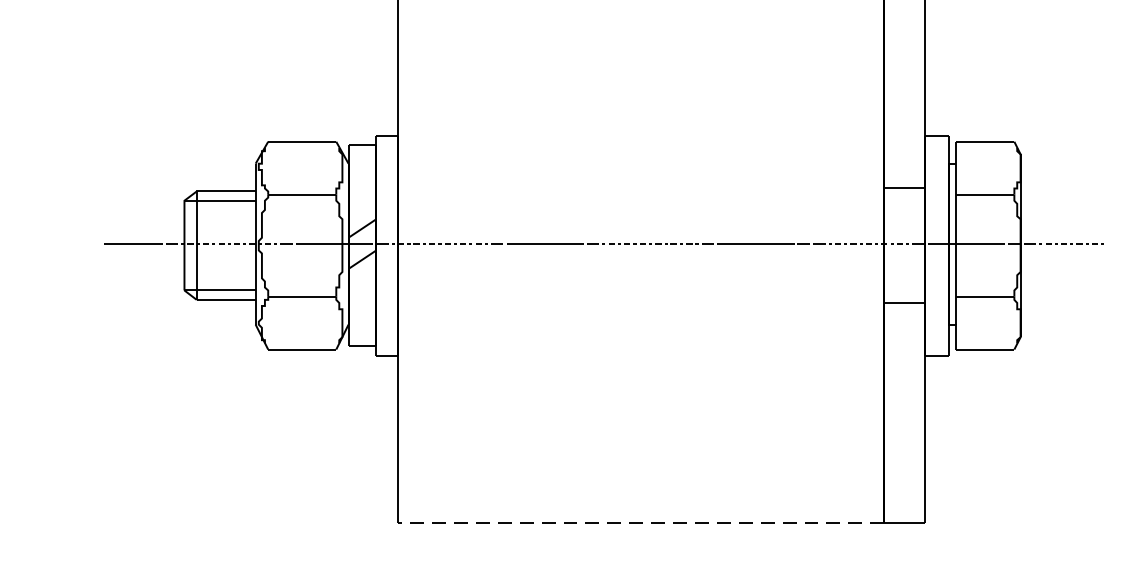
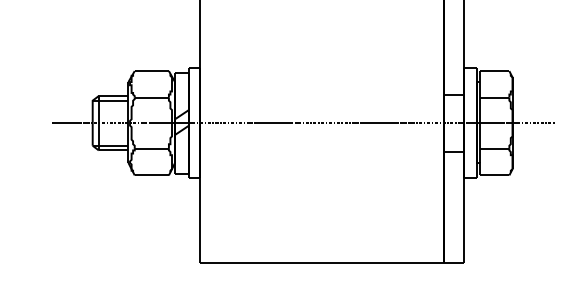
line: (640, 523) -> (321, 262), dashed -> solid

